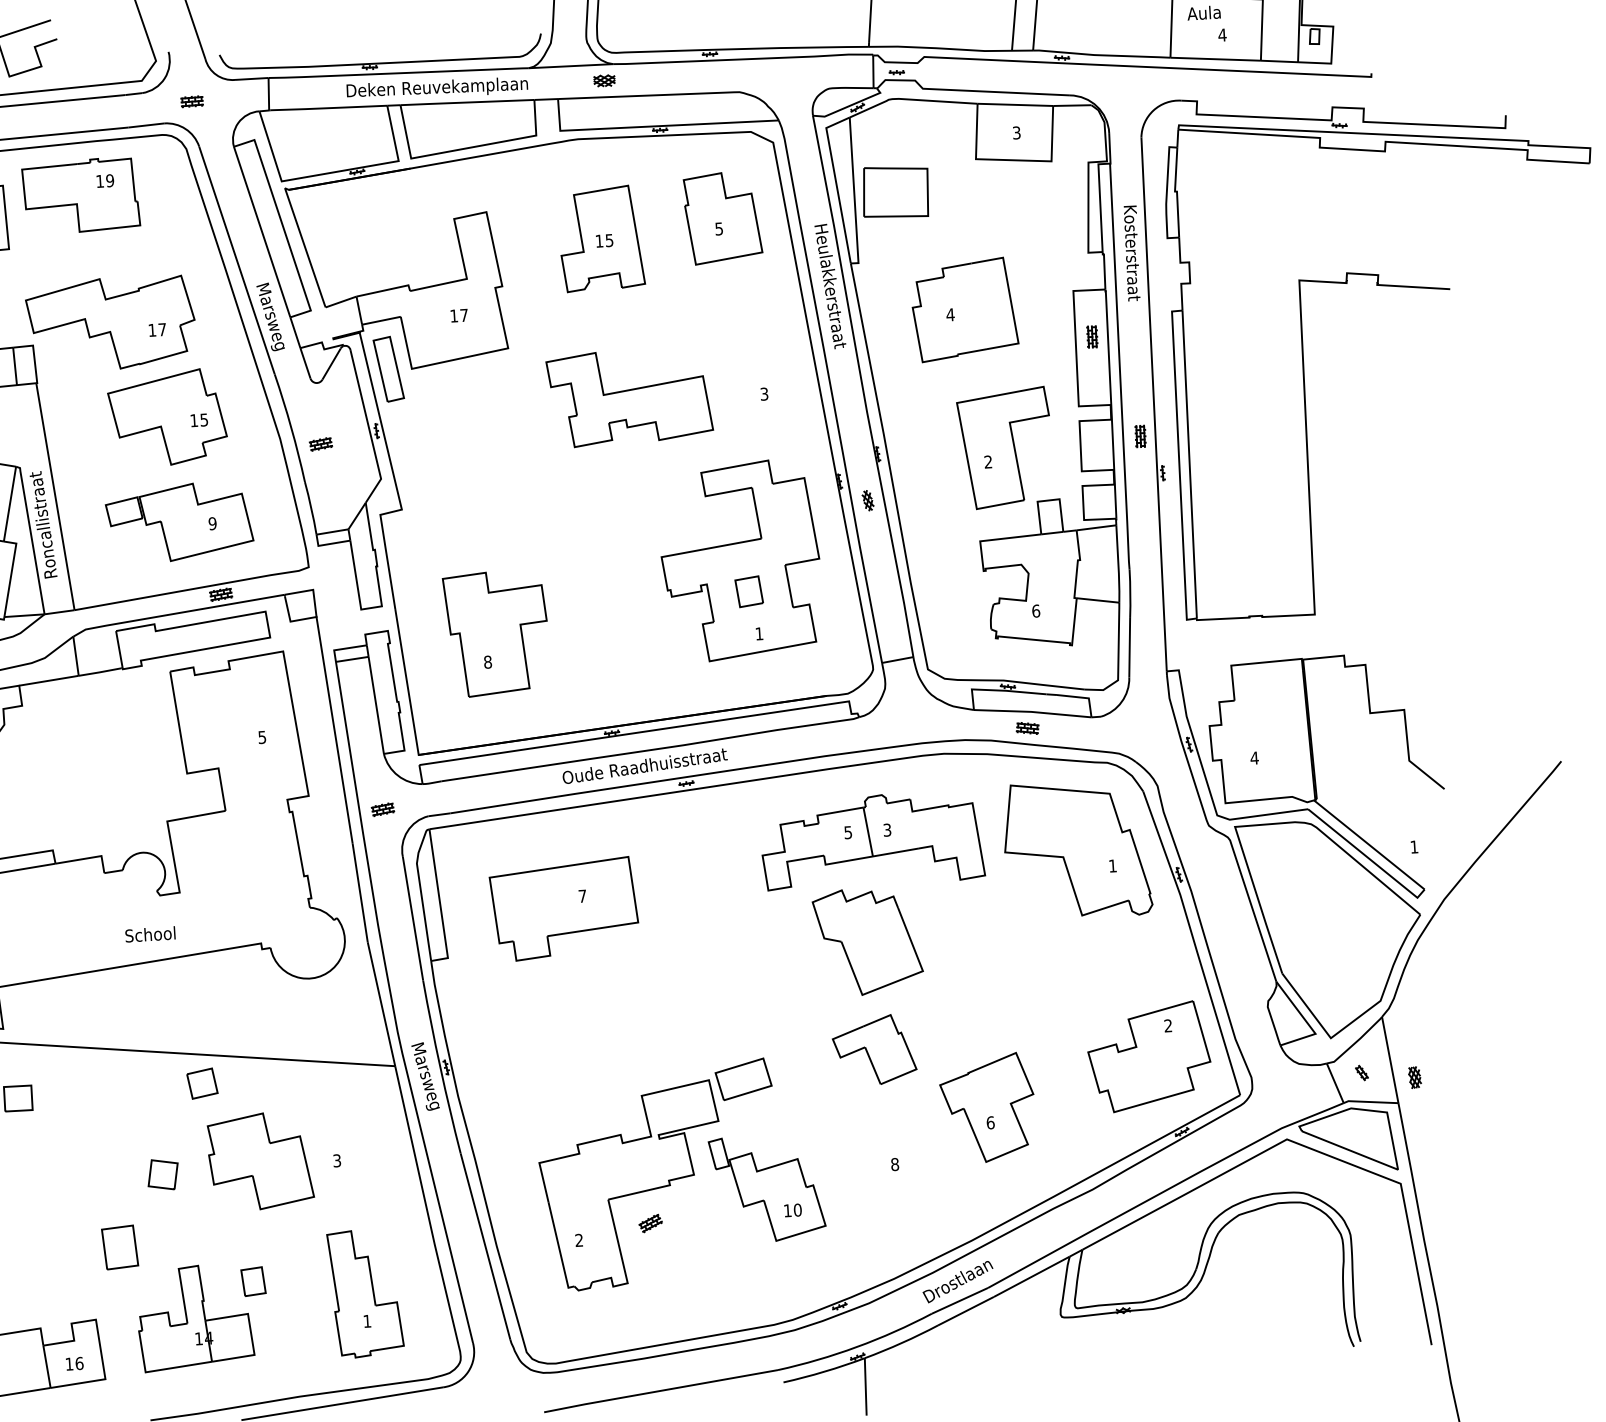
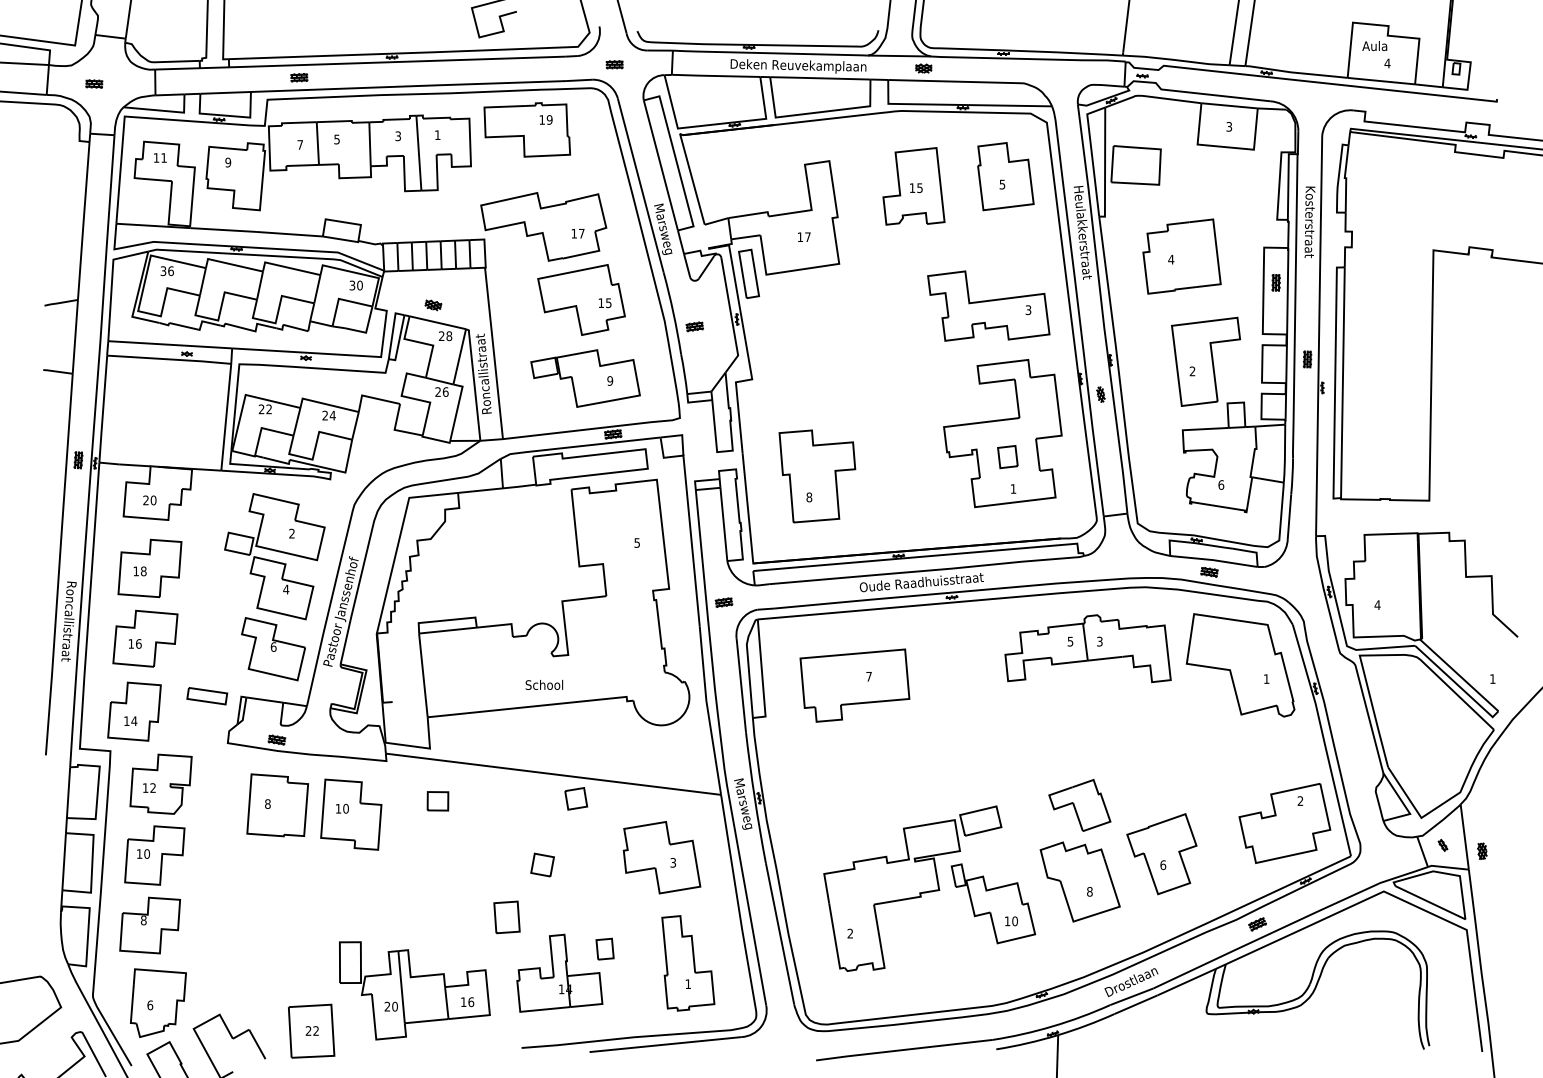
part: (629, 396) -> (988, 305), moved
part: (867, 940) -> (1079, 881), moved
part: (259, 1161) -> (661, 857), moved
part: (650, 1223) -> (1257, 924), moved

